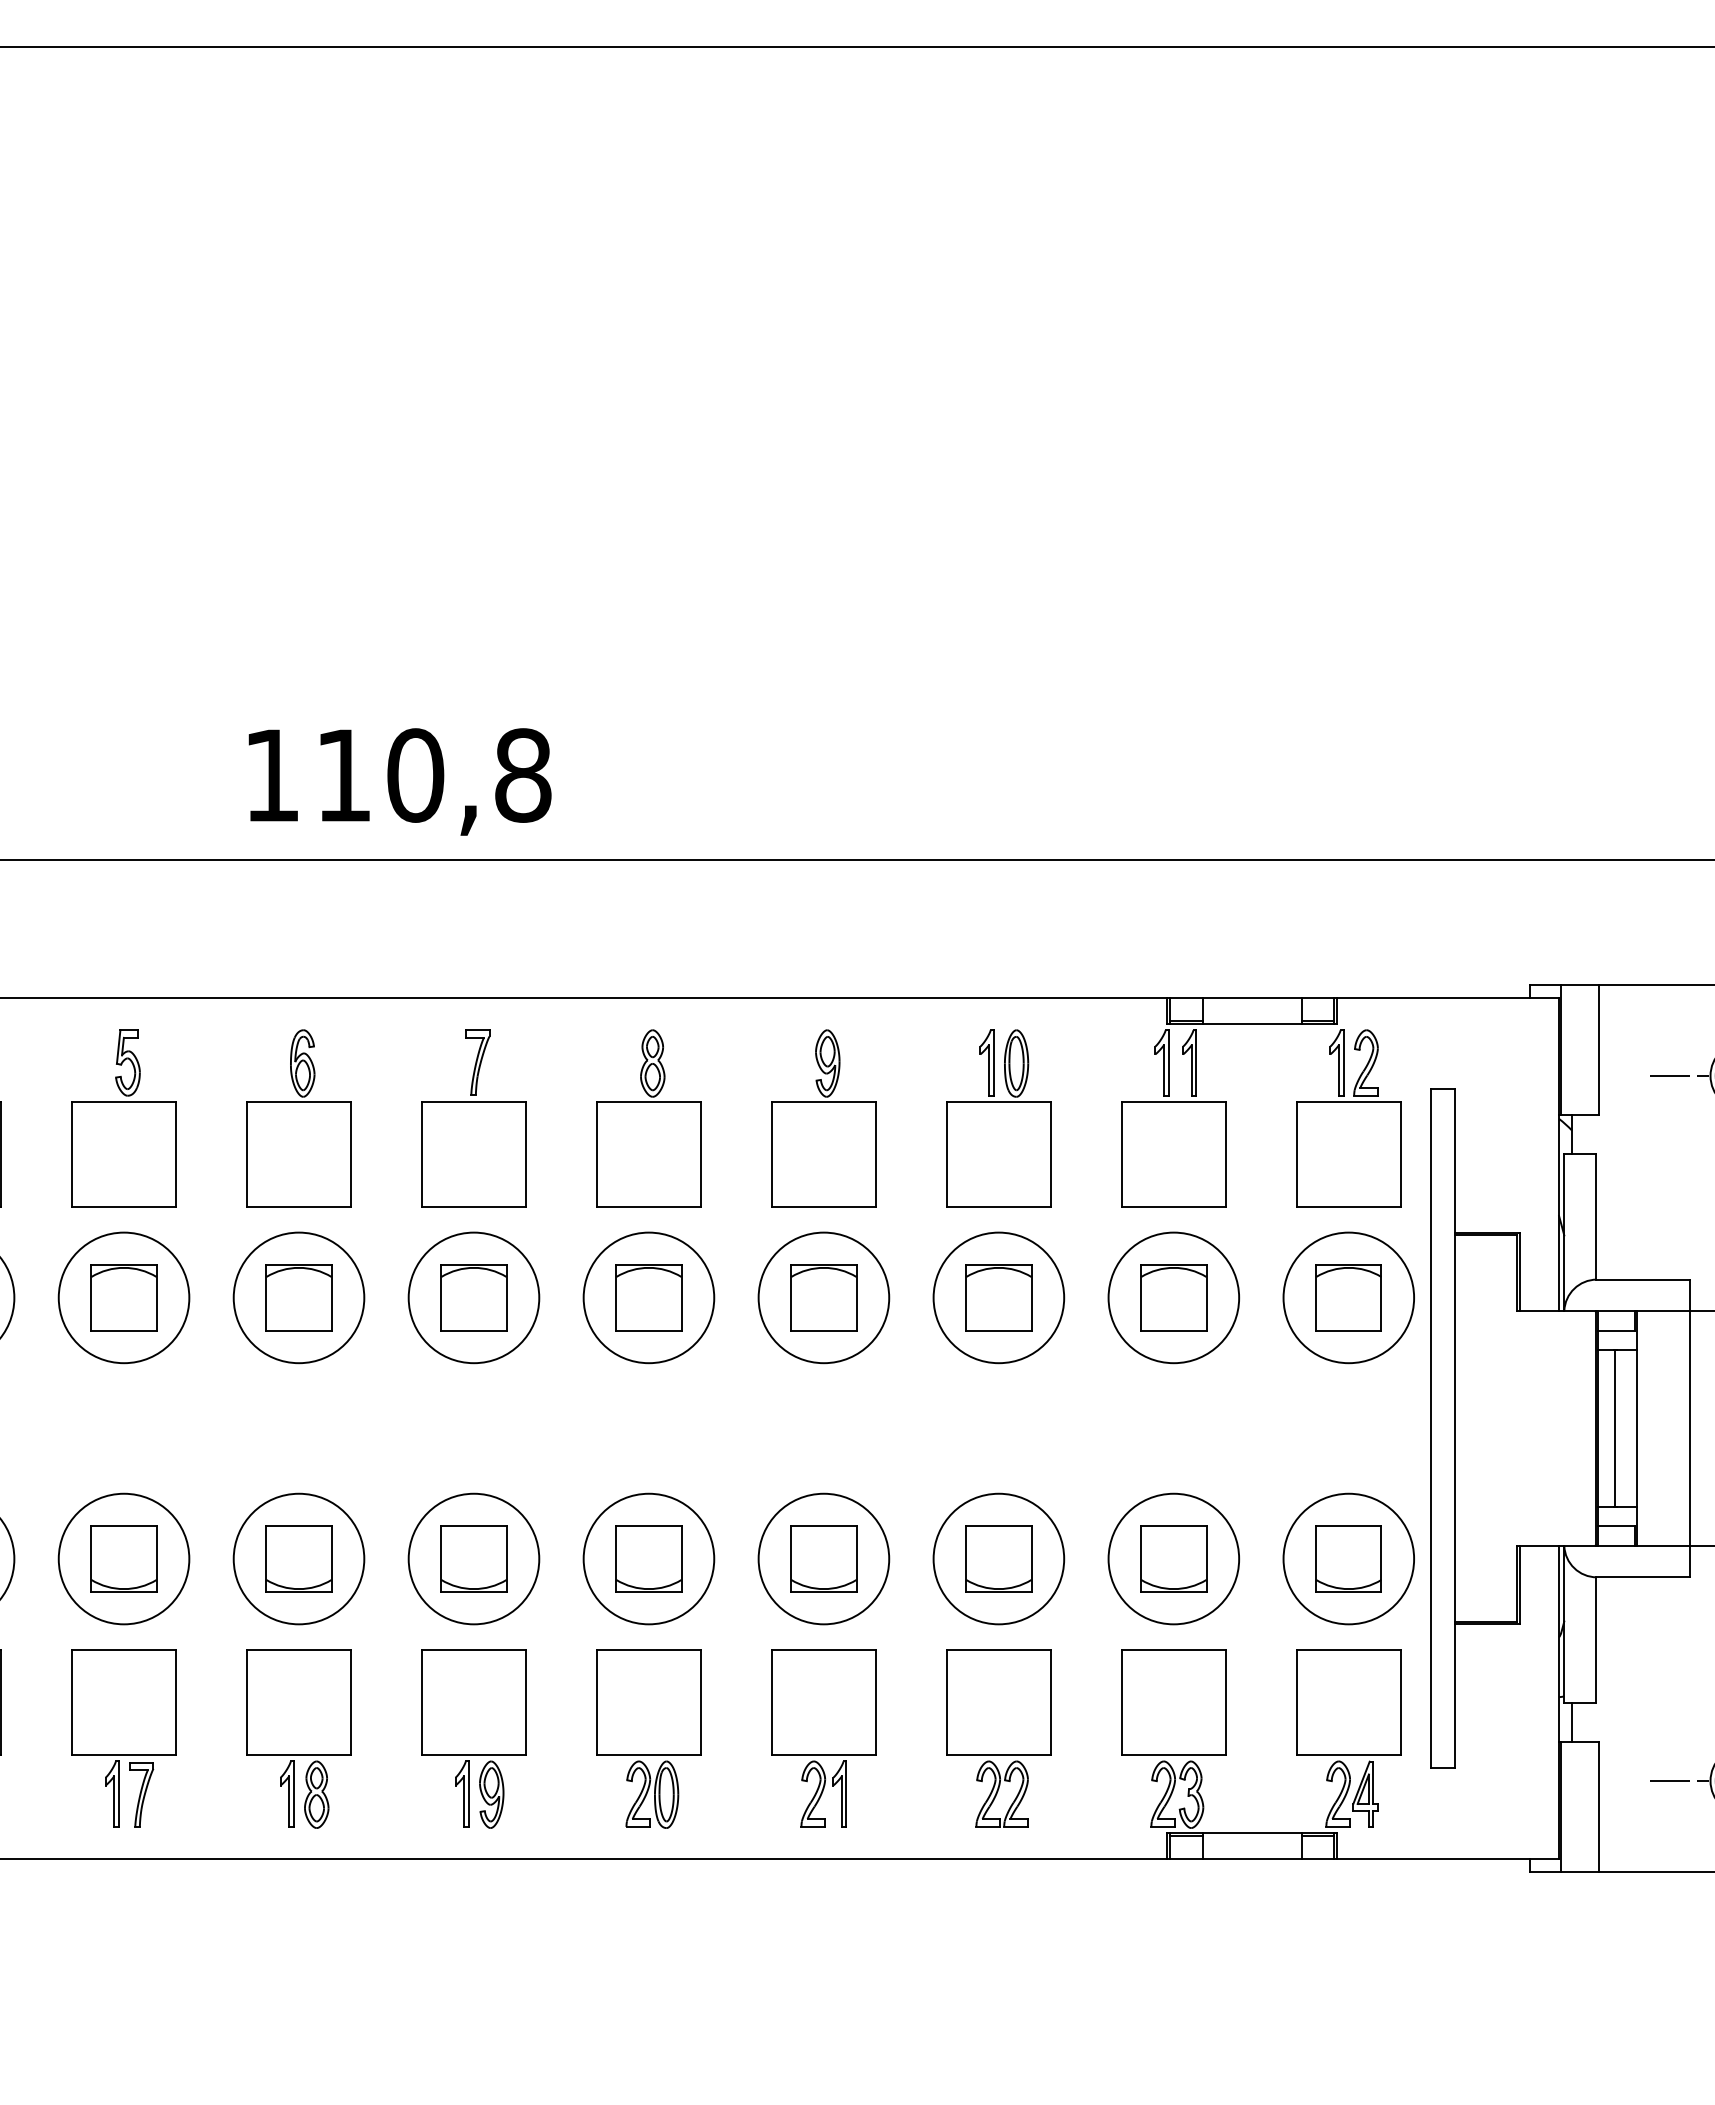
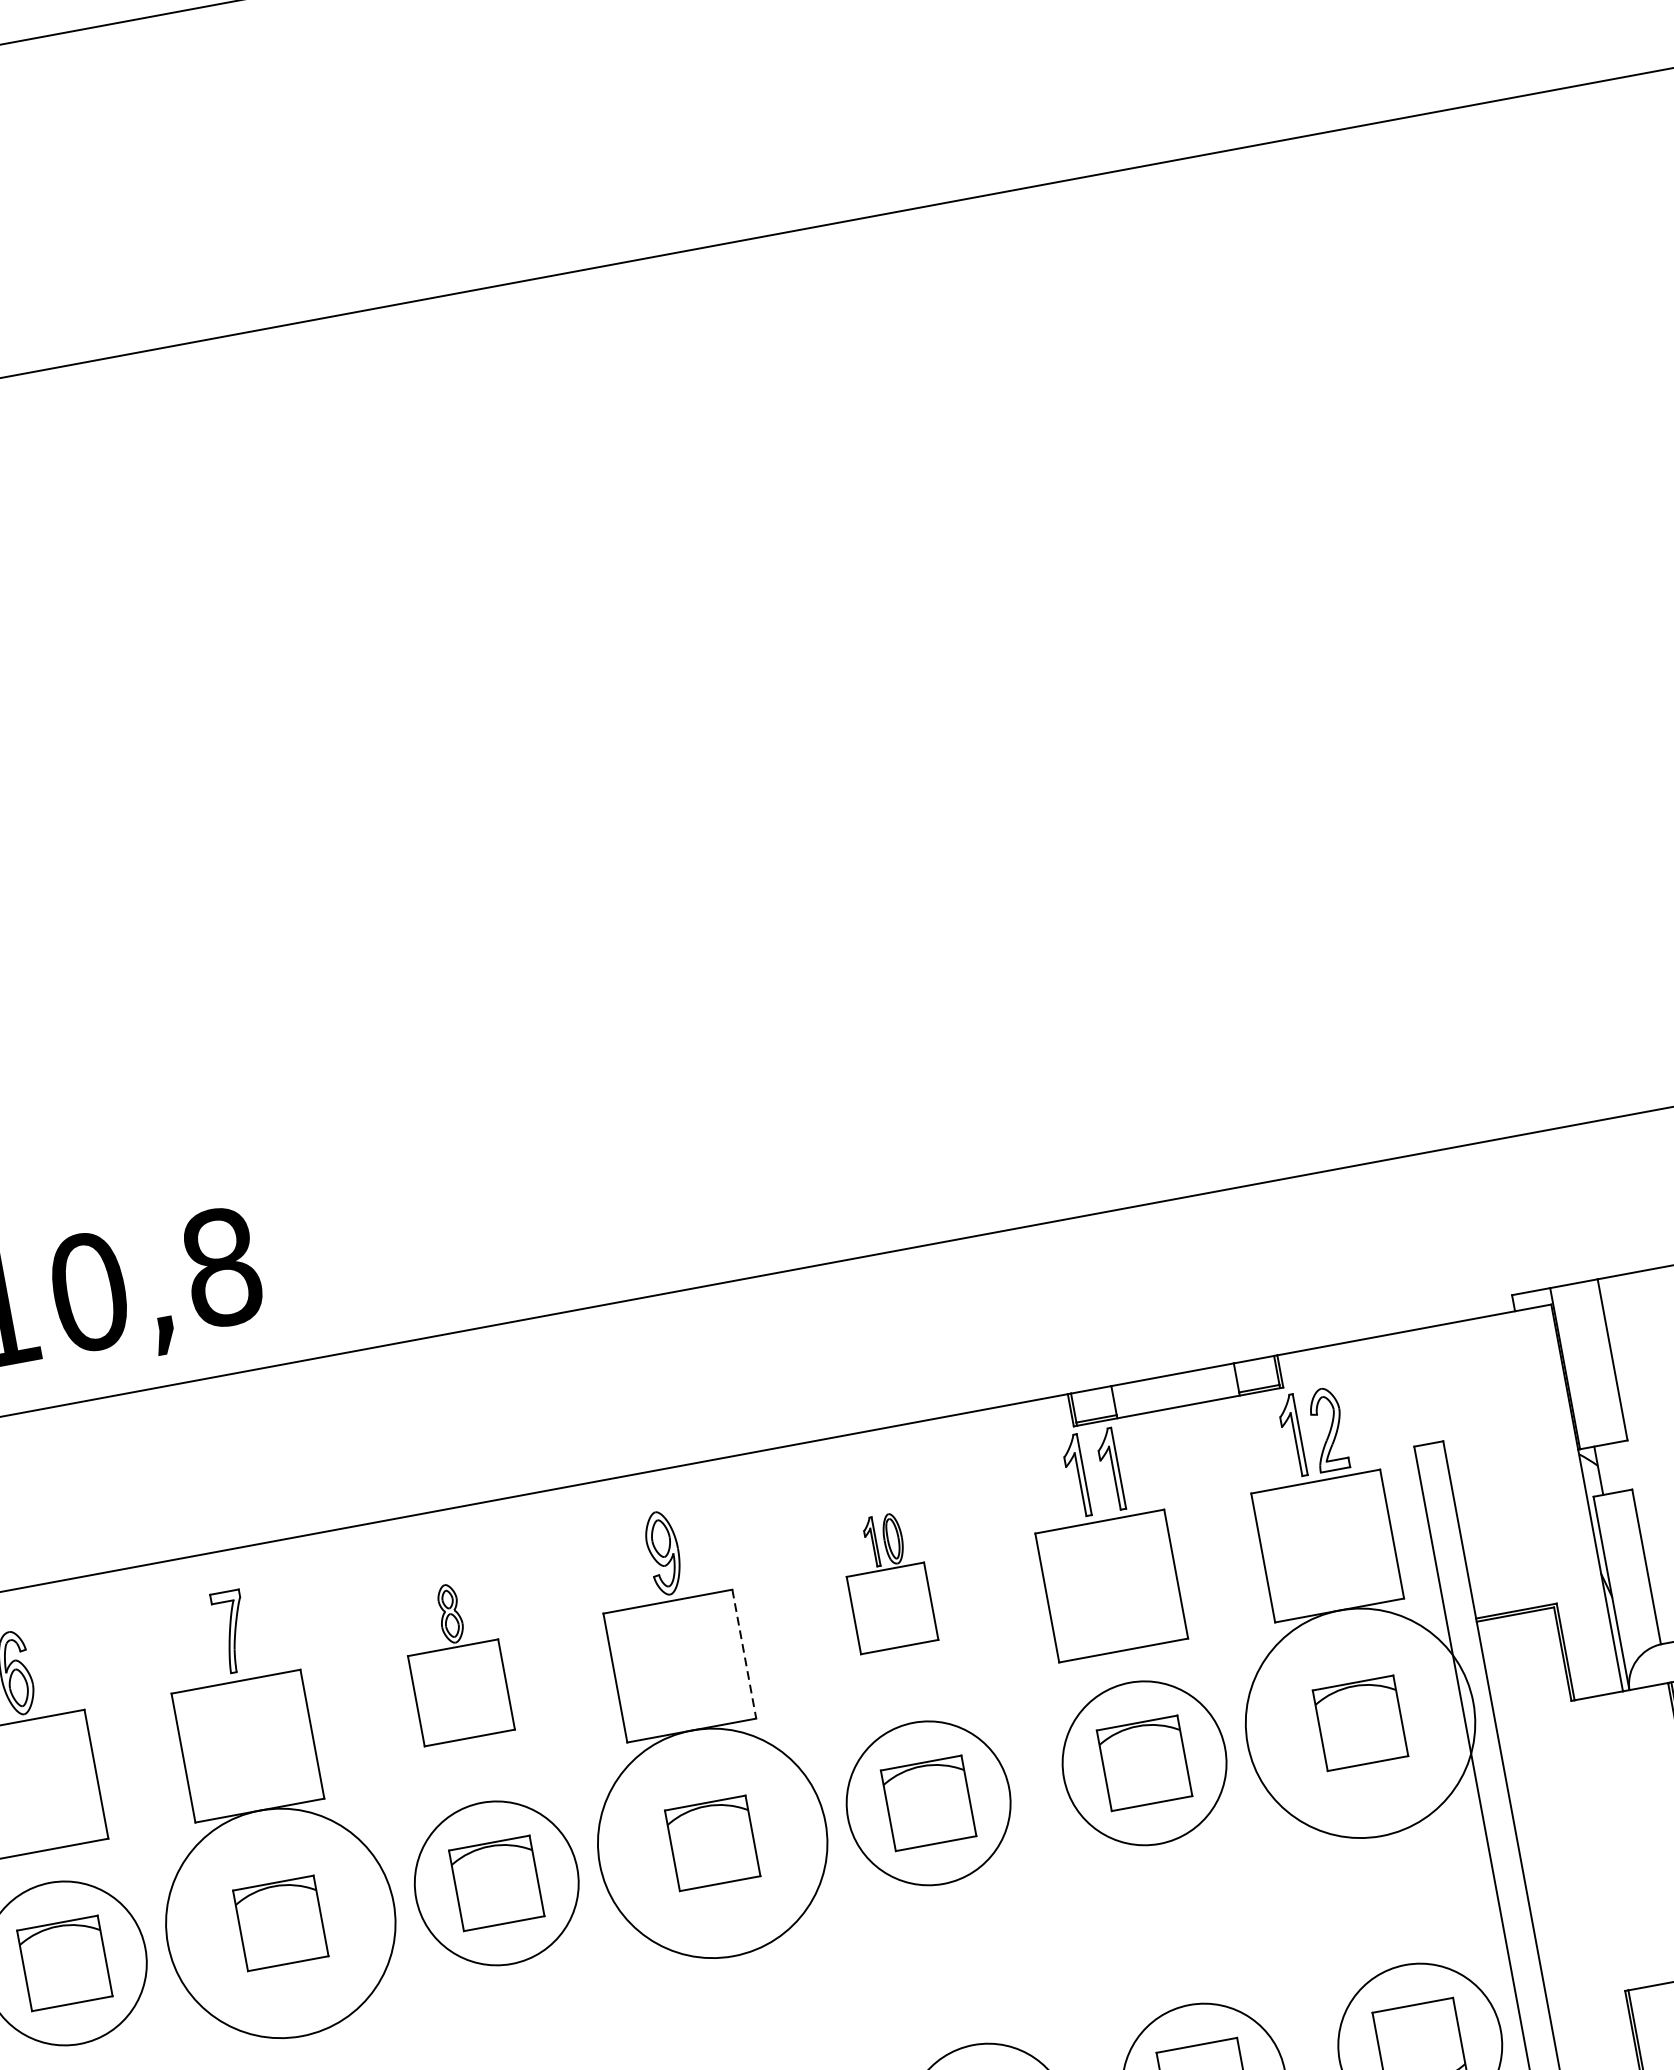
part: (648, 1118) -> (455, 1662), size x0.7
part: (998, 1118) -> (887, 1582), size x0.6
line: (876, 1154) -> (744, 1654), solid -> dashed
circle: (473, 1297) -> (280, 1923), size x1.4
circle: (823, 1297) -> (712, 1842), size x1.4
circle: (1348, 1297) -> (1360, 1722), size x1.4

